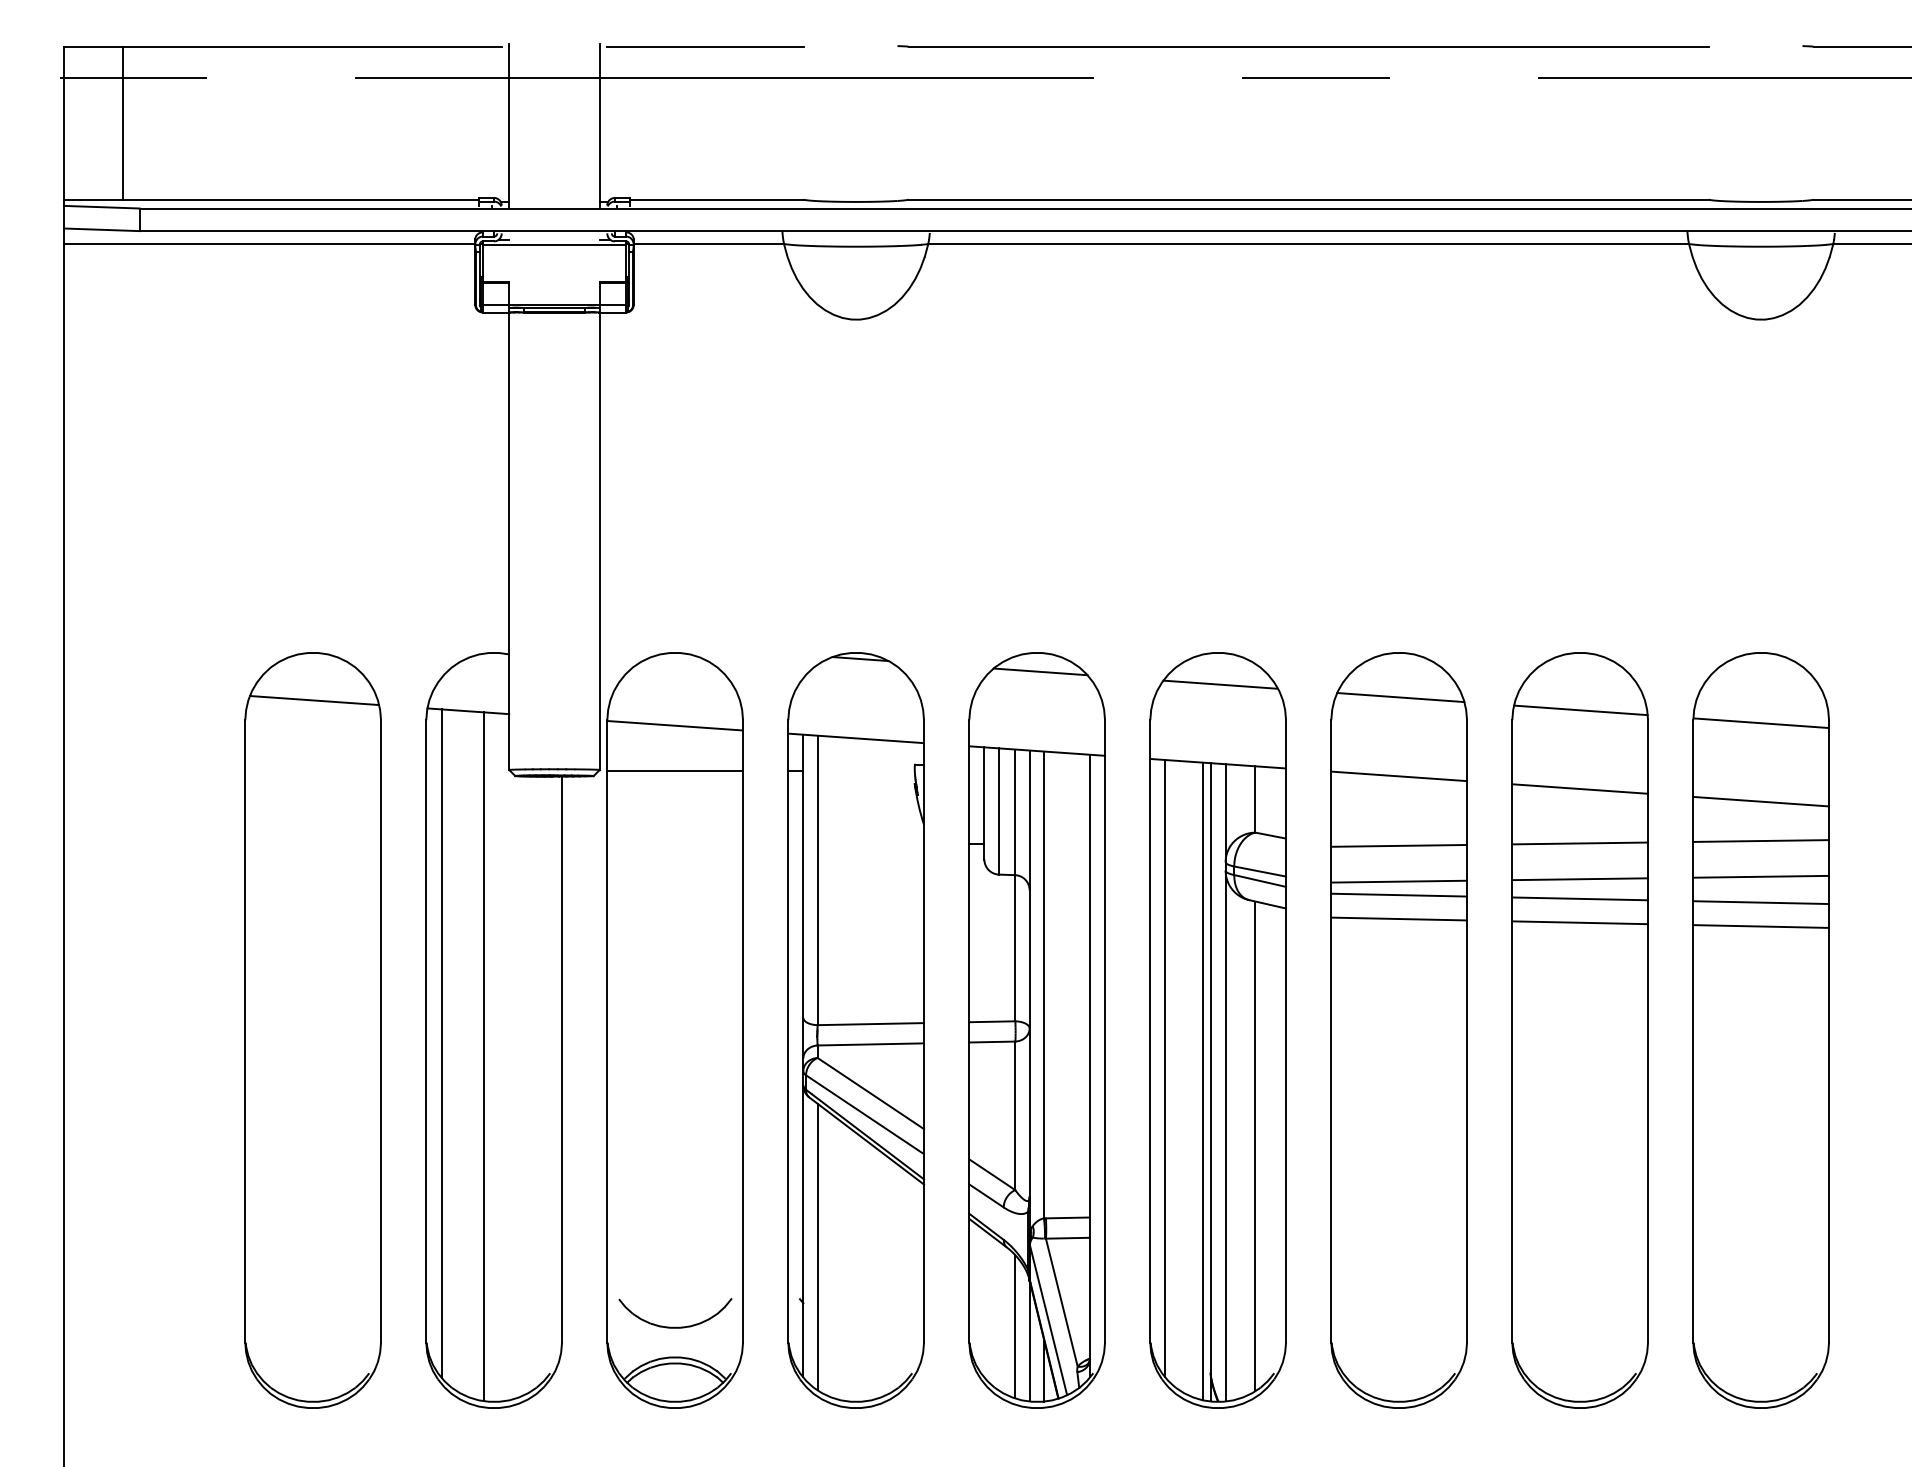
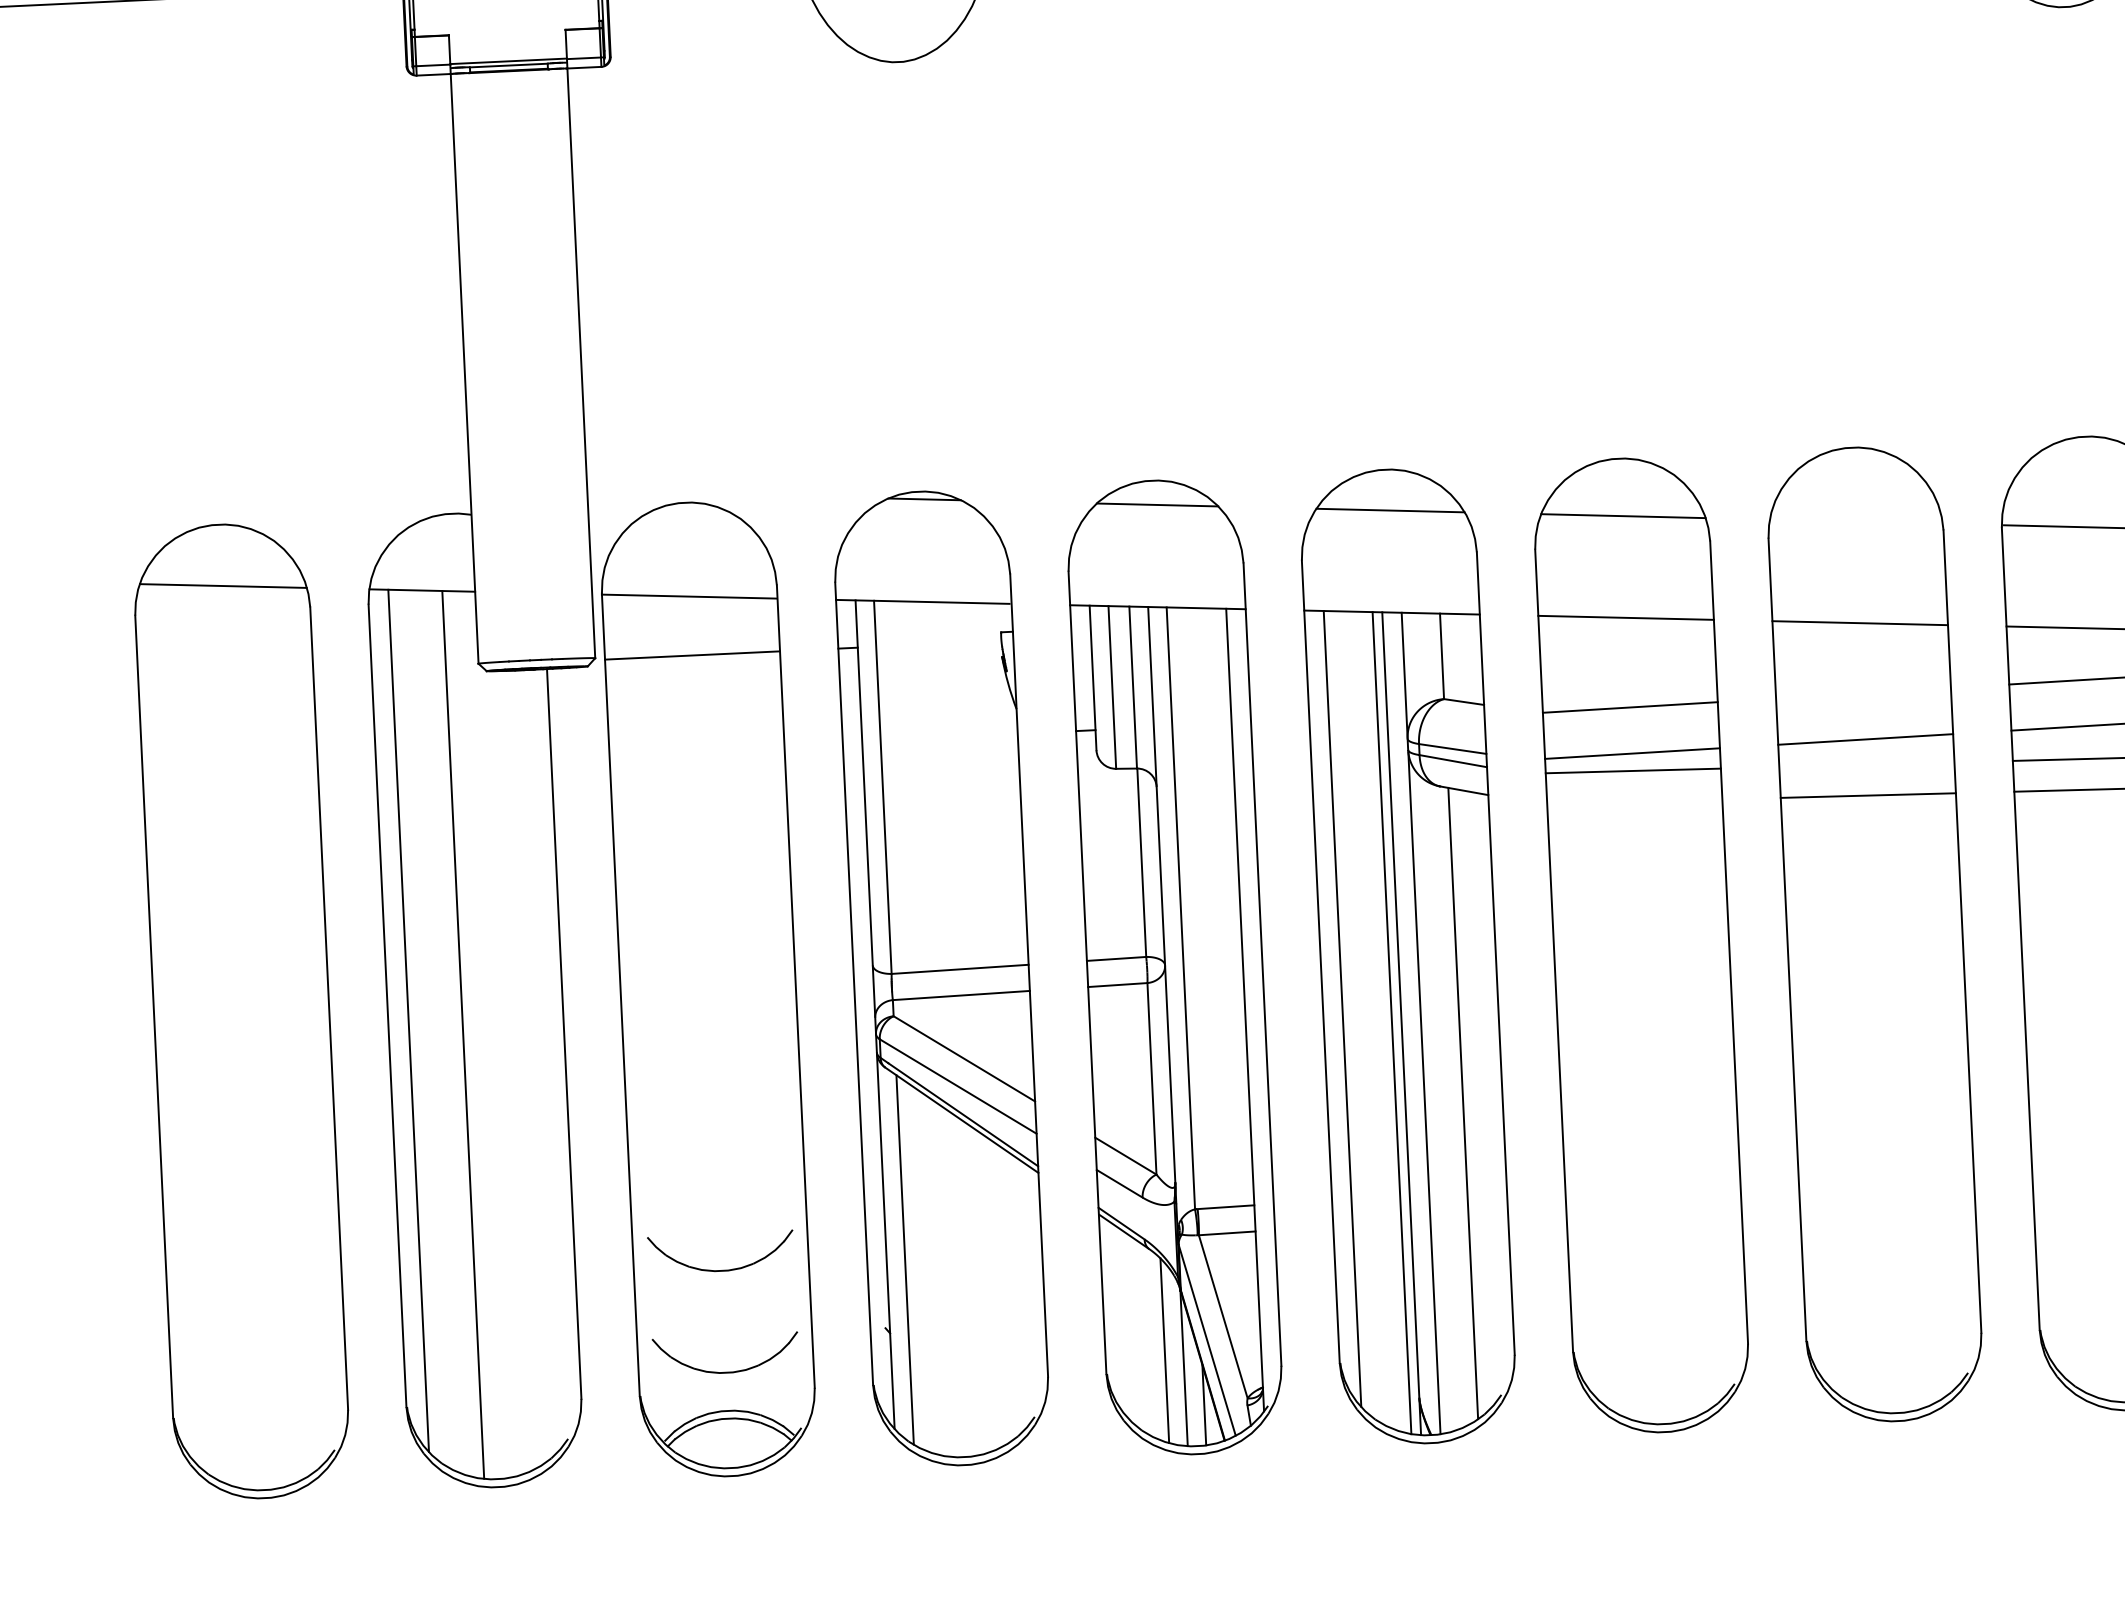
line: (1580, 710) -> (1855, 521), removed
line: (1580, 843) -> (1863, 693), removed
line: (1580, 898) -> (1867, 764), removed
line: (1399, 918) -> (1635, 801), removed
part: (675, 1247) -> (721, 1269), added

